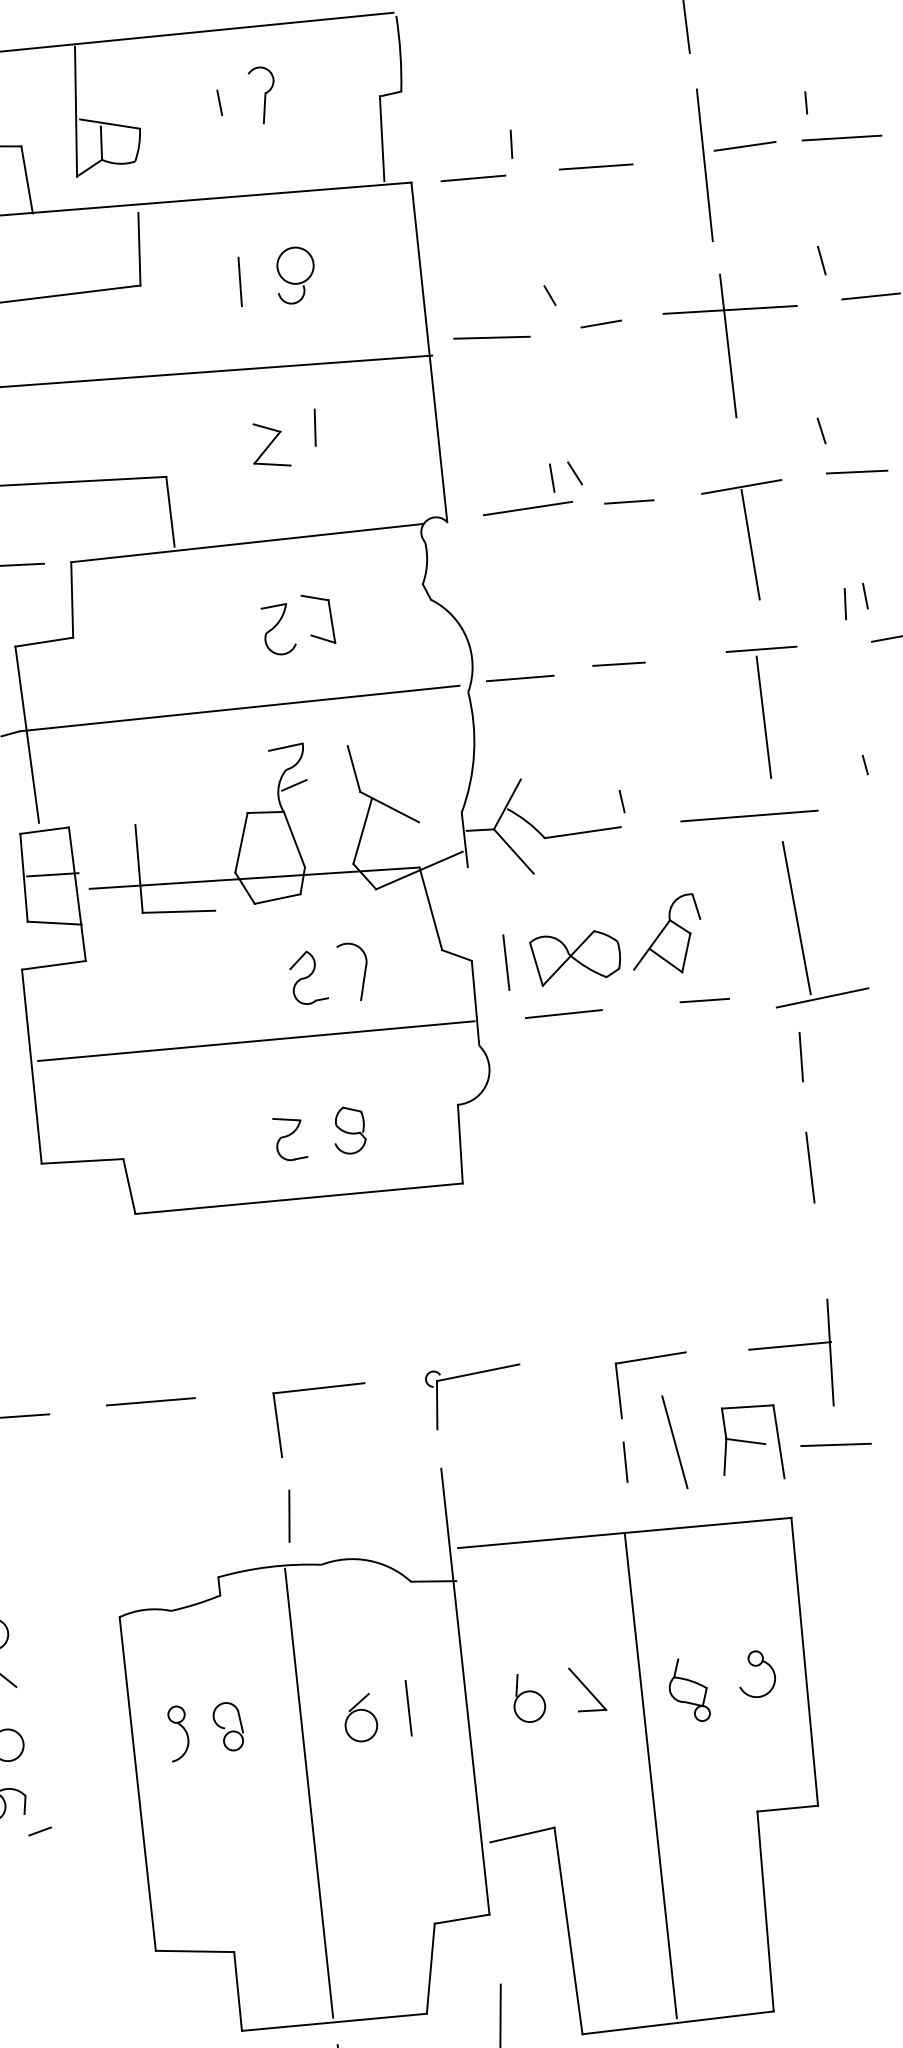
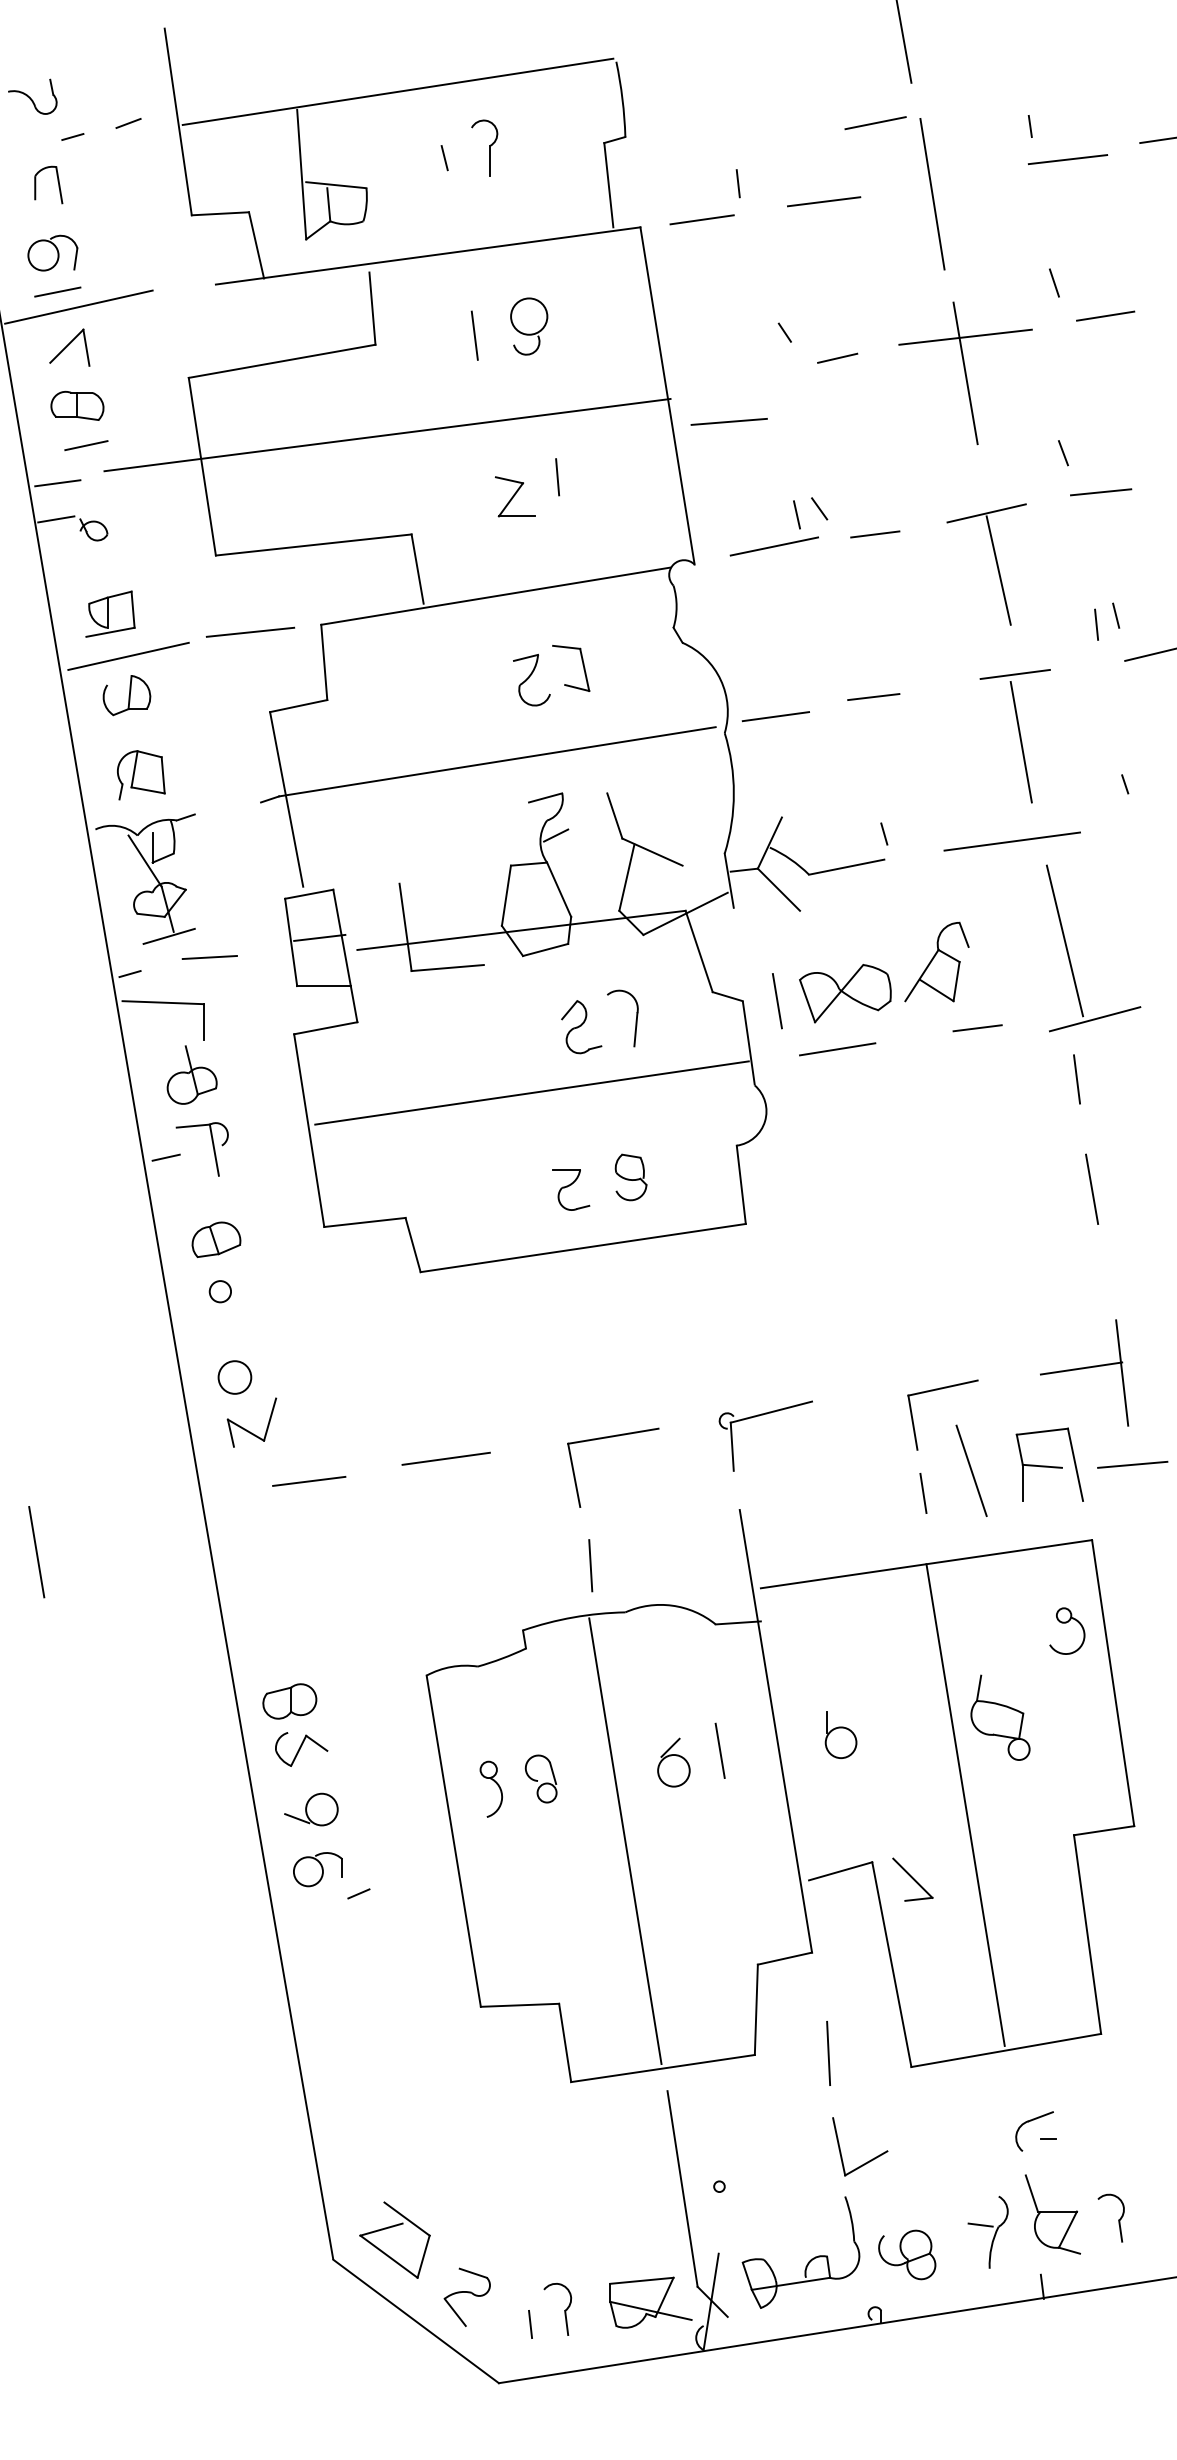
line: (744, 146) -> (875, 123), moved
line: (491, 337) -> (728, 421), moved
part: (757, 1666) -> (1066, 1623), moved
part: (587, 1690) -> (912, 1879), moved
part: (690, 1690) -> (1000, 1717), size x1.4

